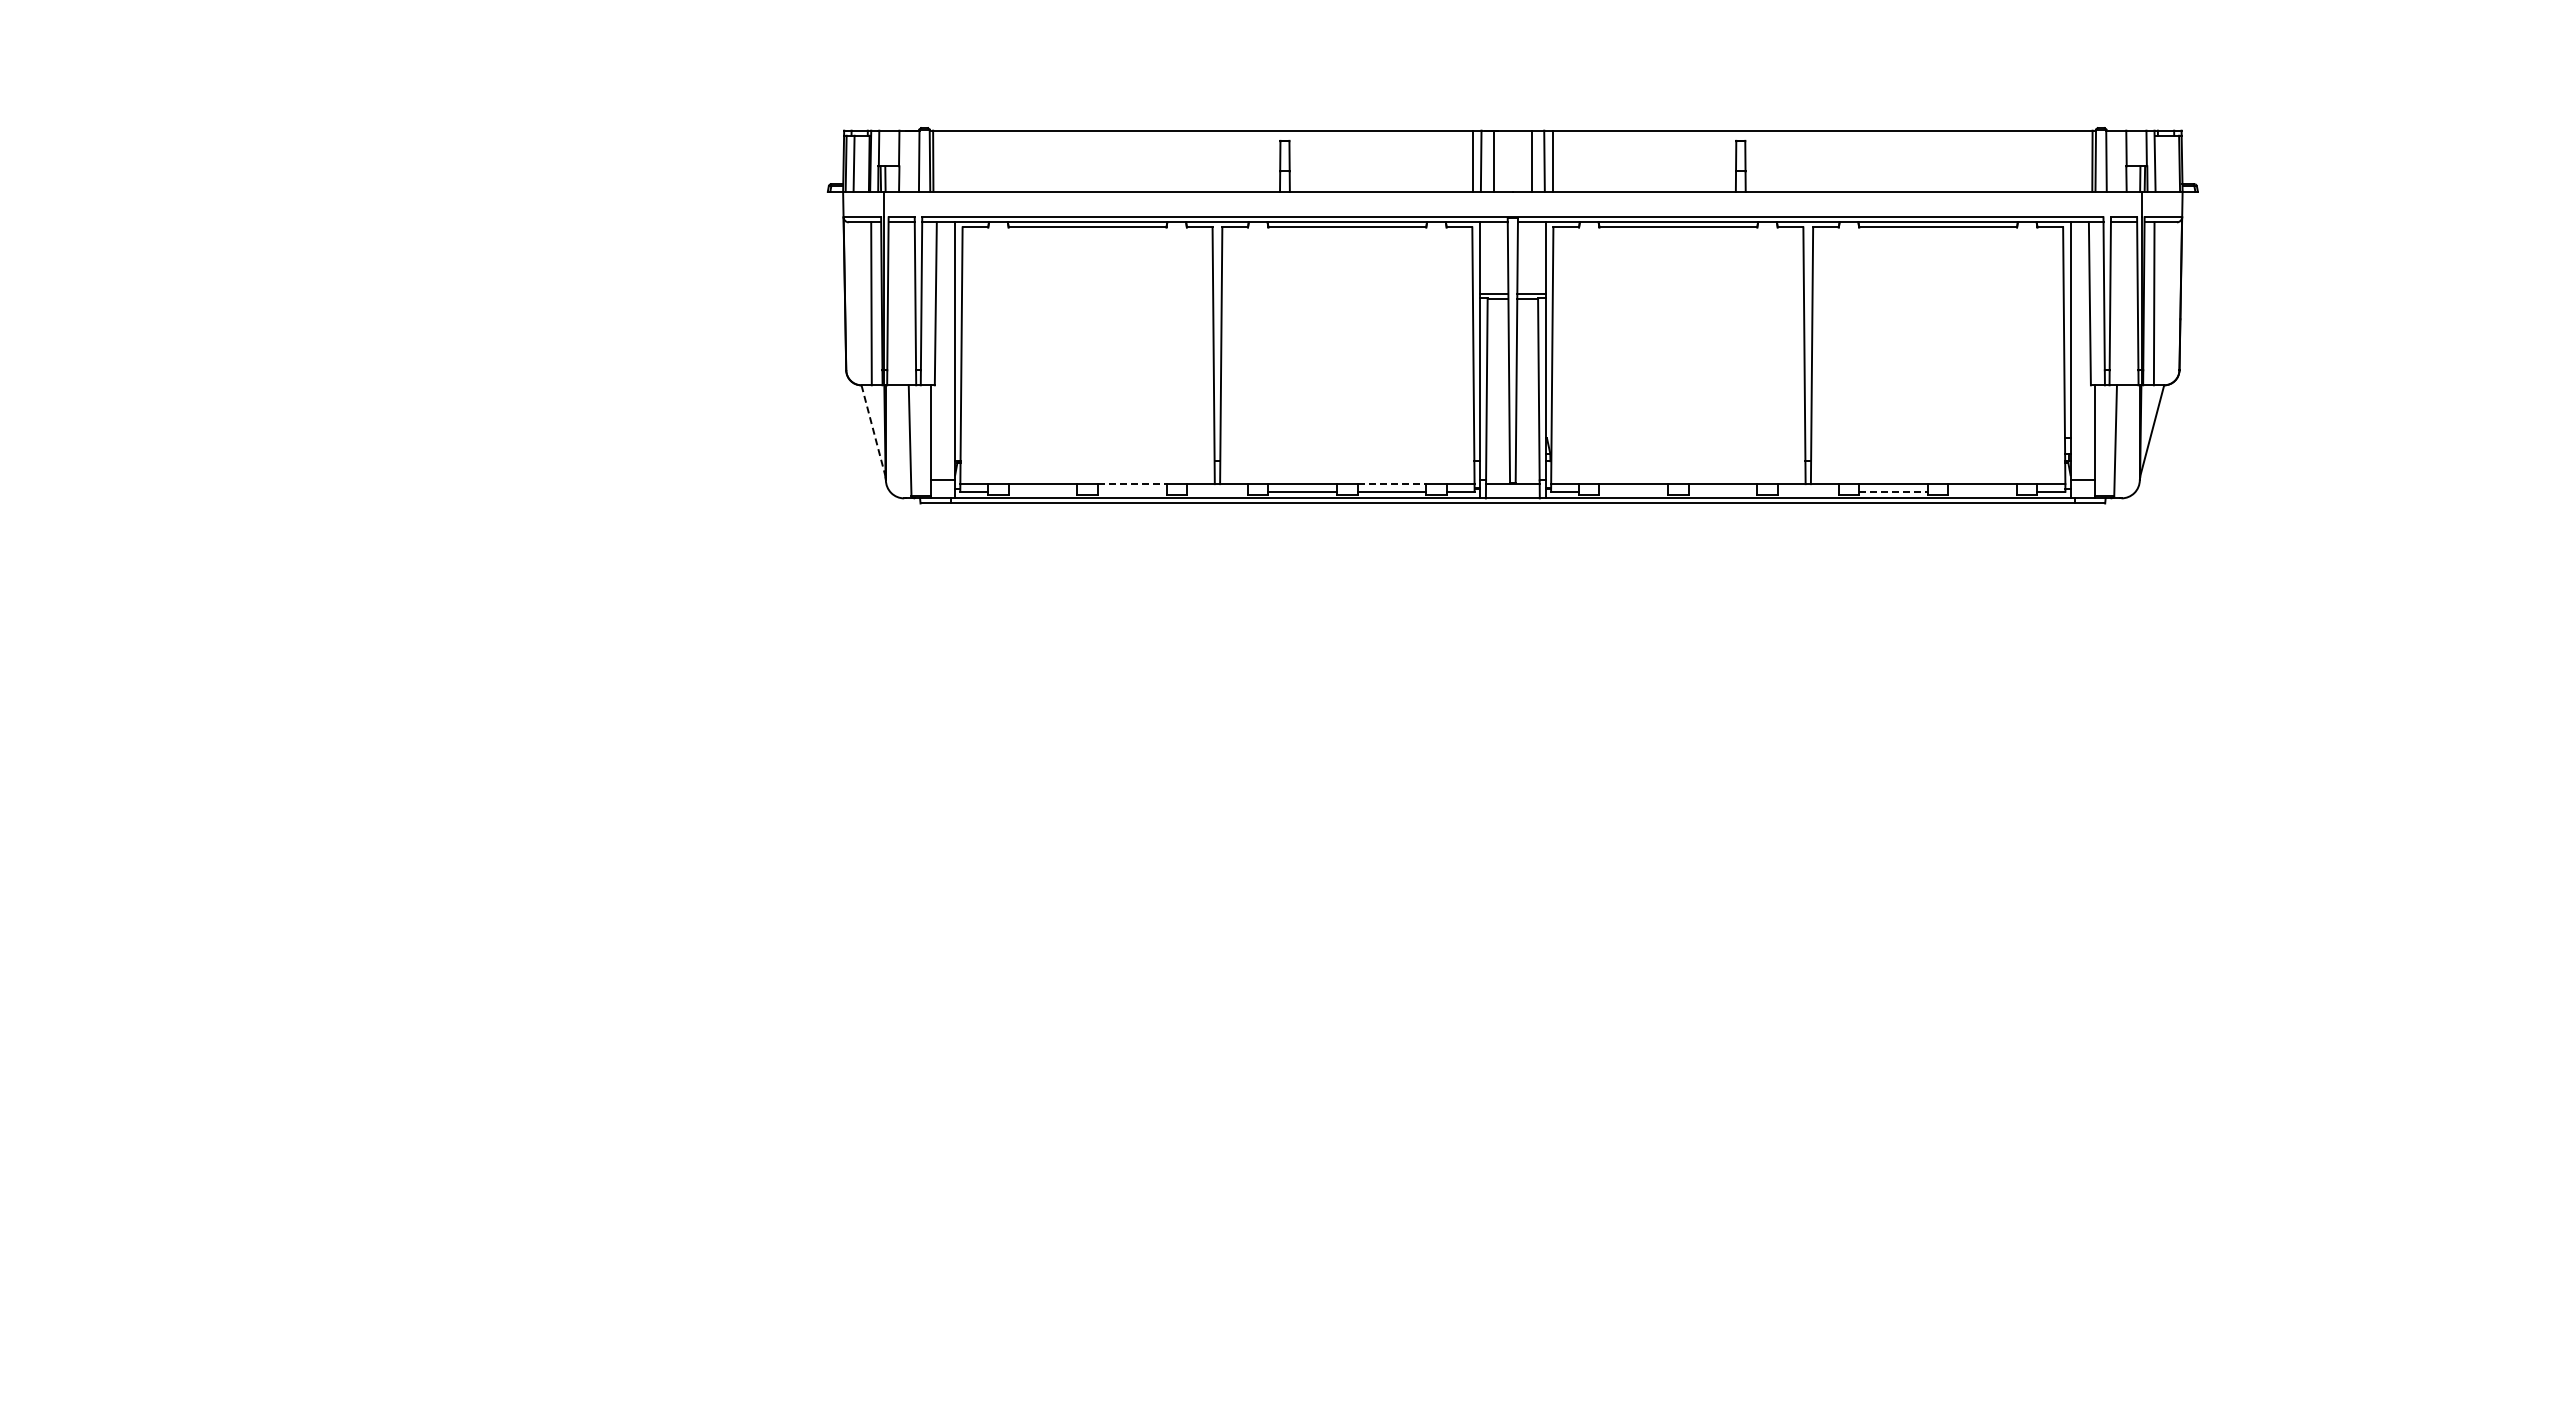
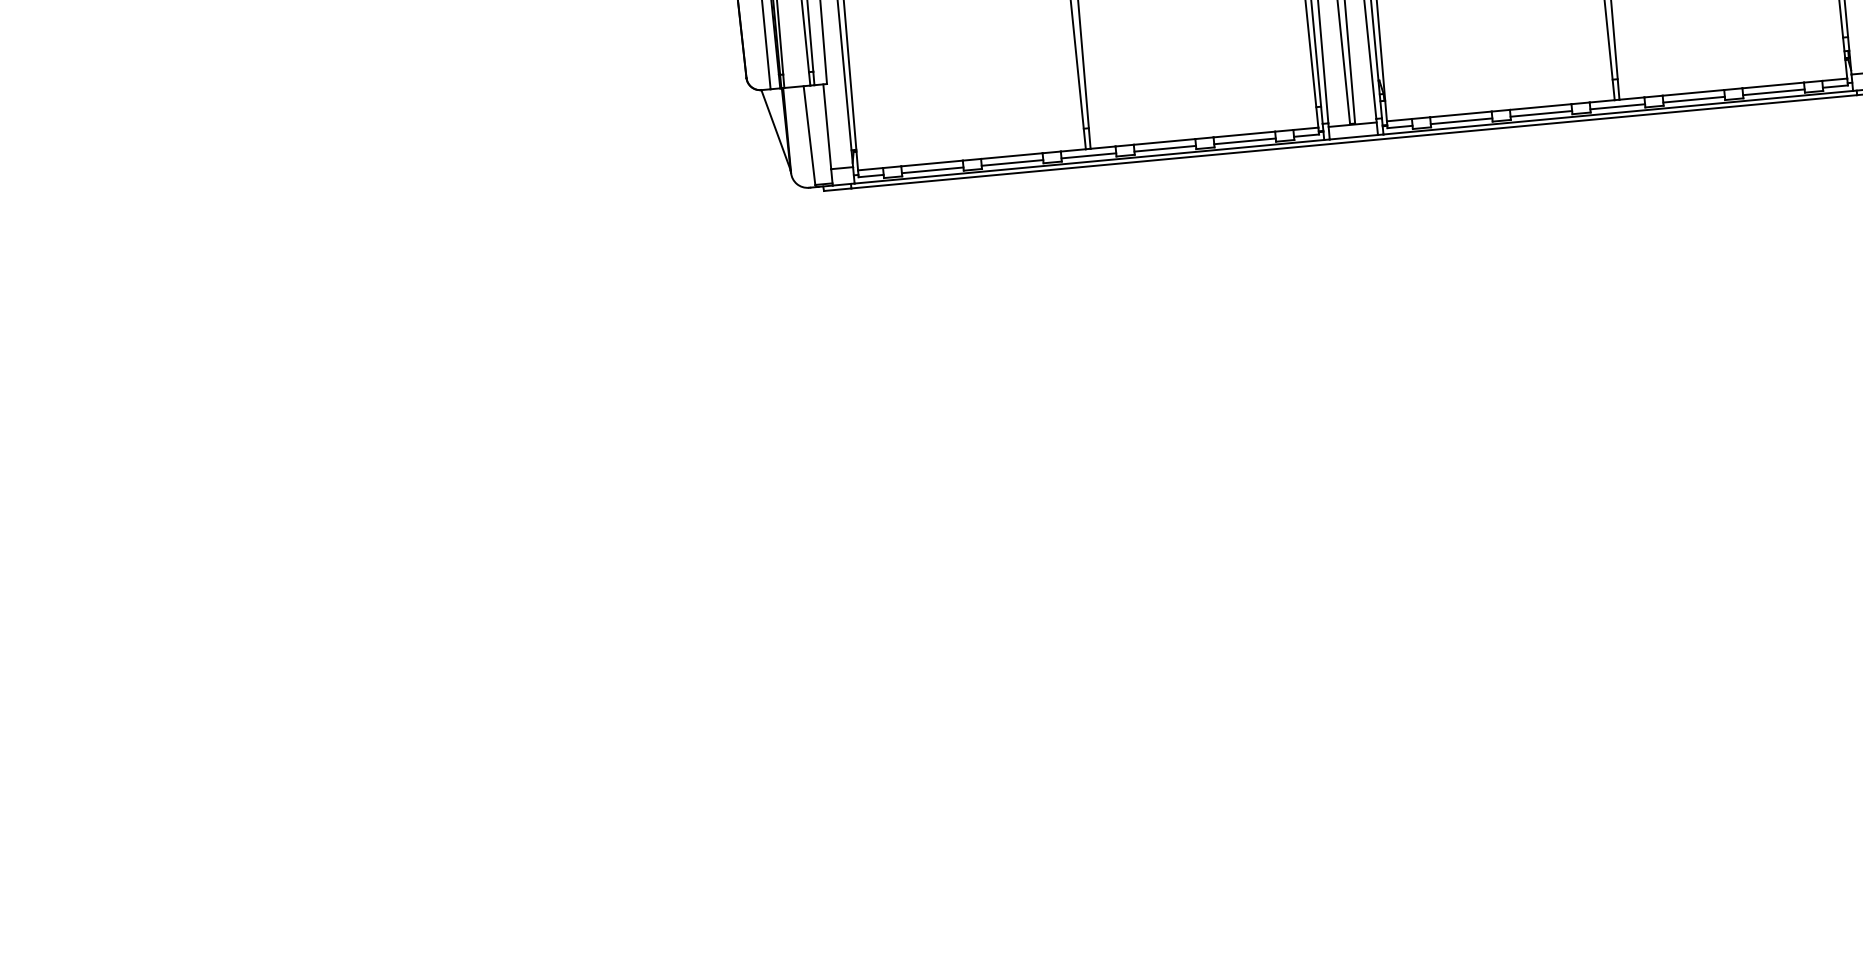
line: (873, 431) -> (775, 130), dashed -> solid
line: (1132, 484) -> (1012, 156), dashed -> solid
line: (1392, 484) -> (1244, 134), dashed -> solid
line: (1042, 491) -> (932, 170), added
line: (1131, 491) -> (1011, 162), added
line: (1217, 491) -> (1088, 155), added
line: (1633, 491) -> (1461, 121), added
line: (1722, 491) -> (1540, 113), added
line: (1807, 491) -> (1617, 106), added
line: (1894, 491) -> (1694, 99), dashed -> solid
line: (1982, 491) -> (1773, 92), added

